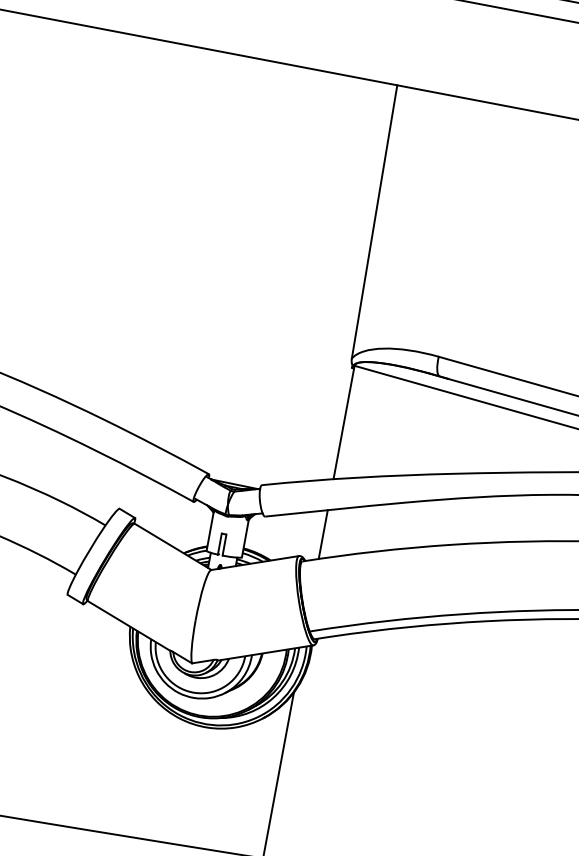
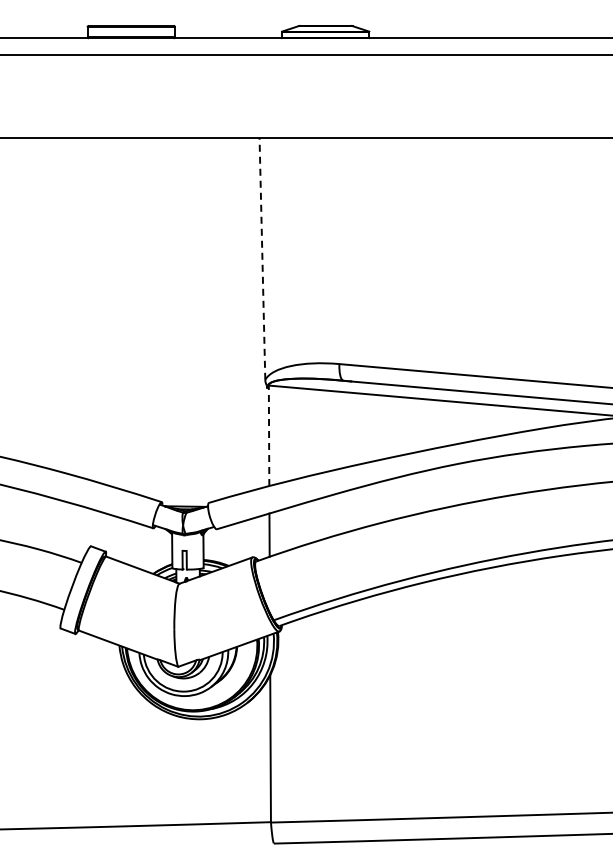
line: (374, 222) -> (262, 259), solid -> dashed
line: (344, 422) -> (269, 435), solid -> dashed

